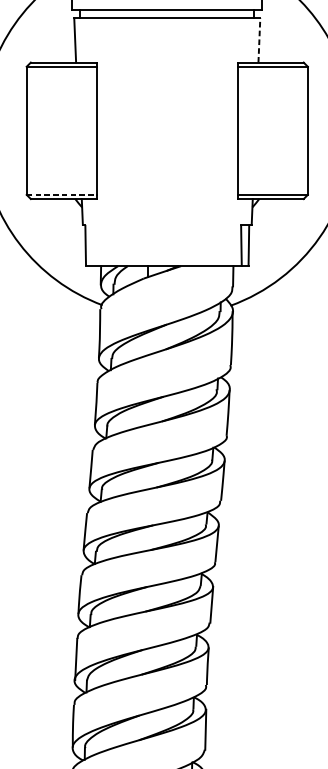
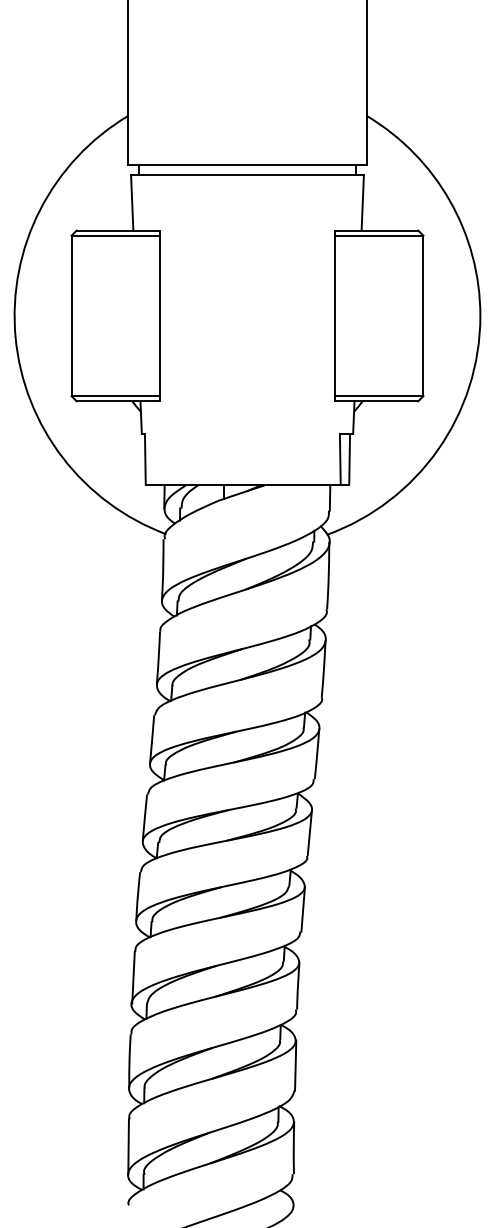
line: (259, 40) -> (362, 202), dashed -> solid
line: (61, 195) -> (115, 396), dashed -> solid

